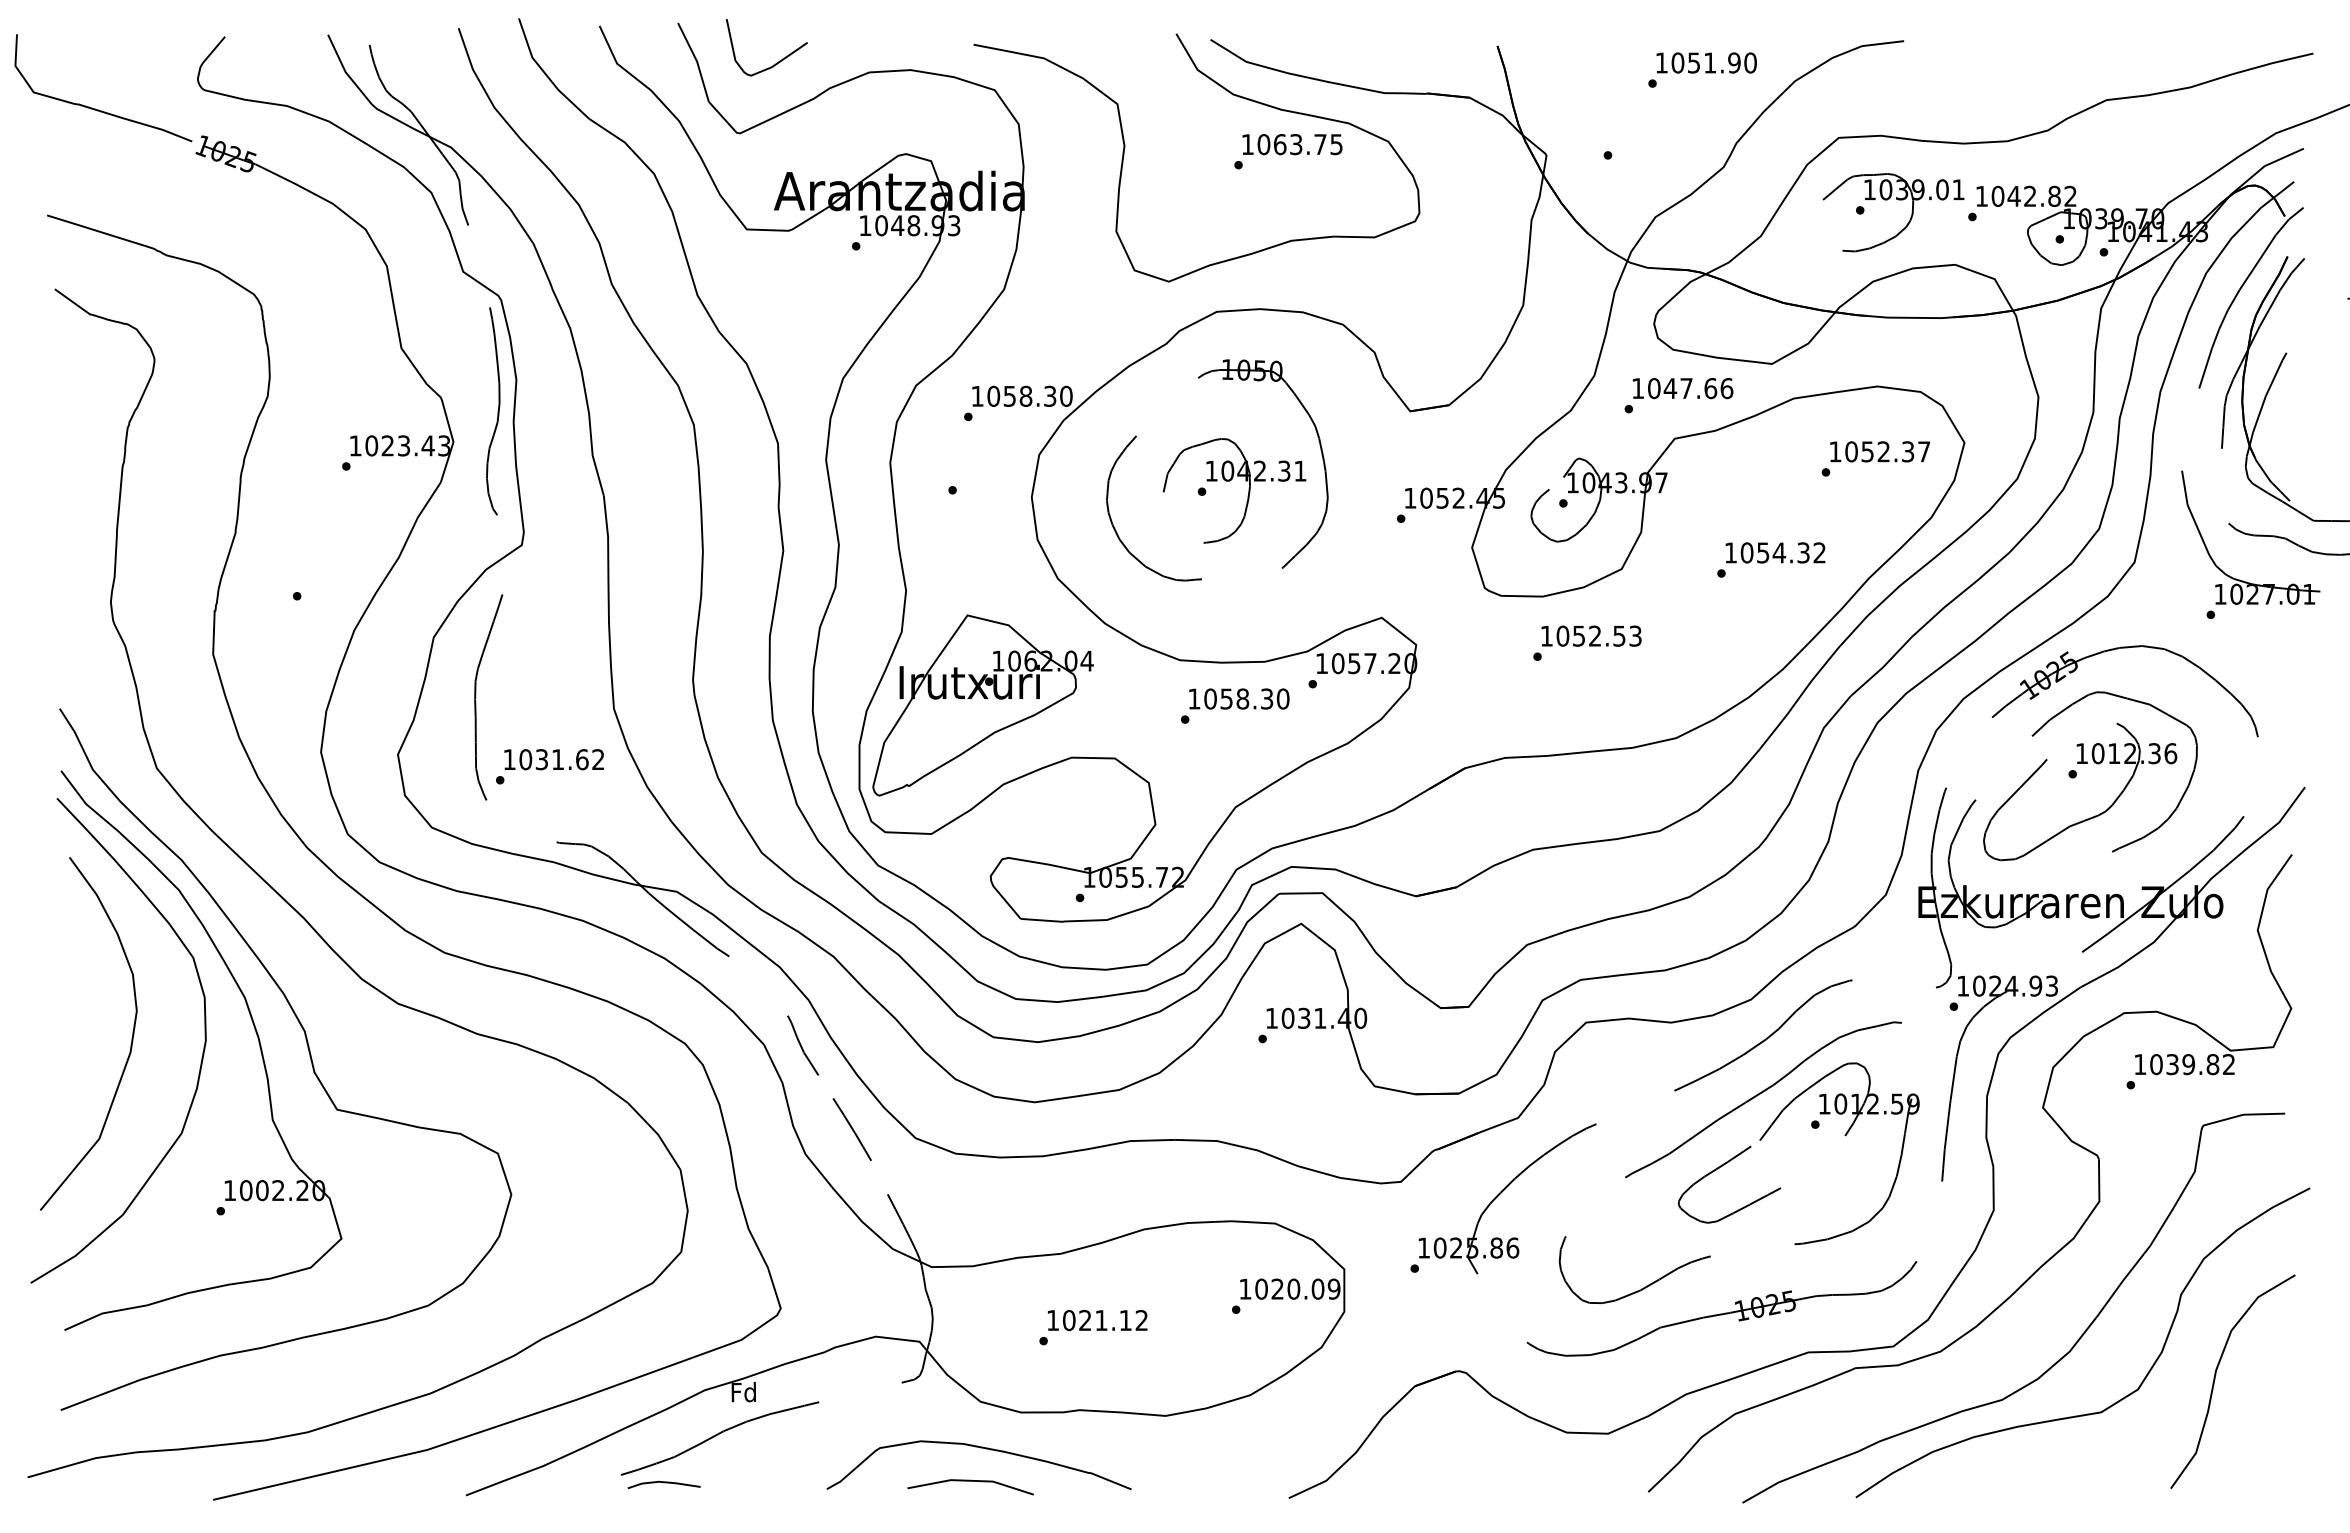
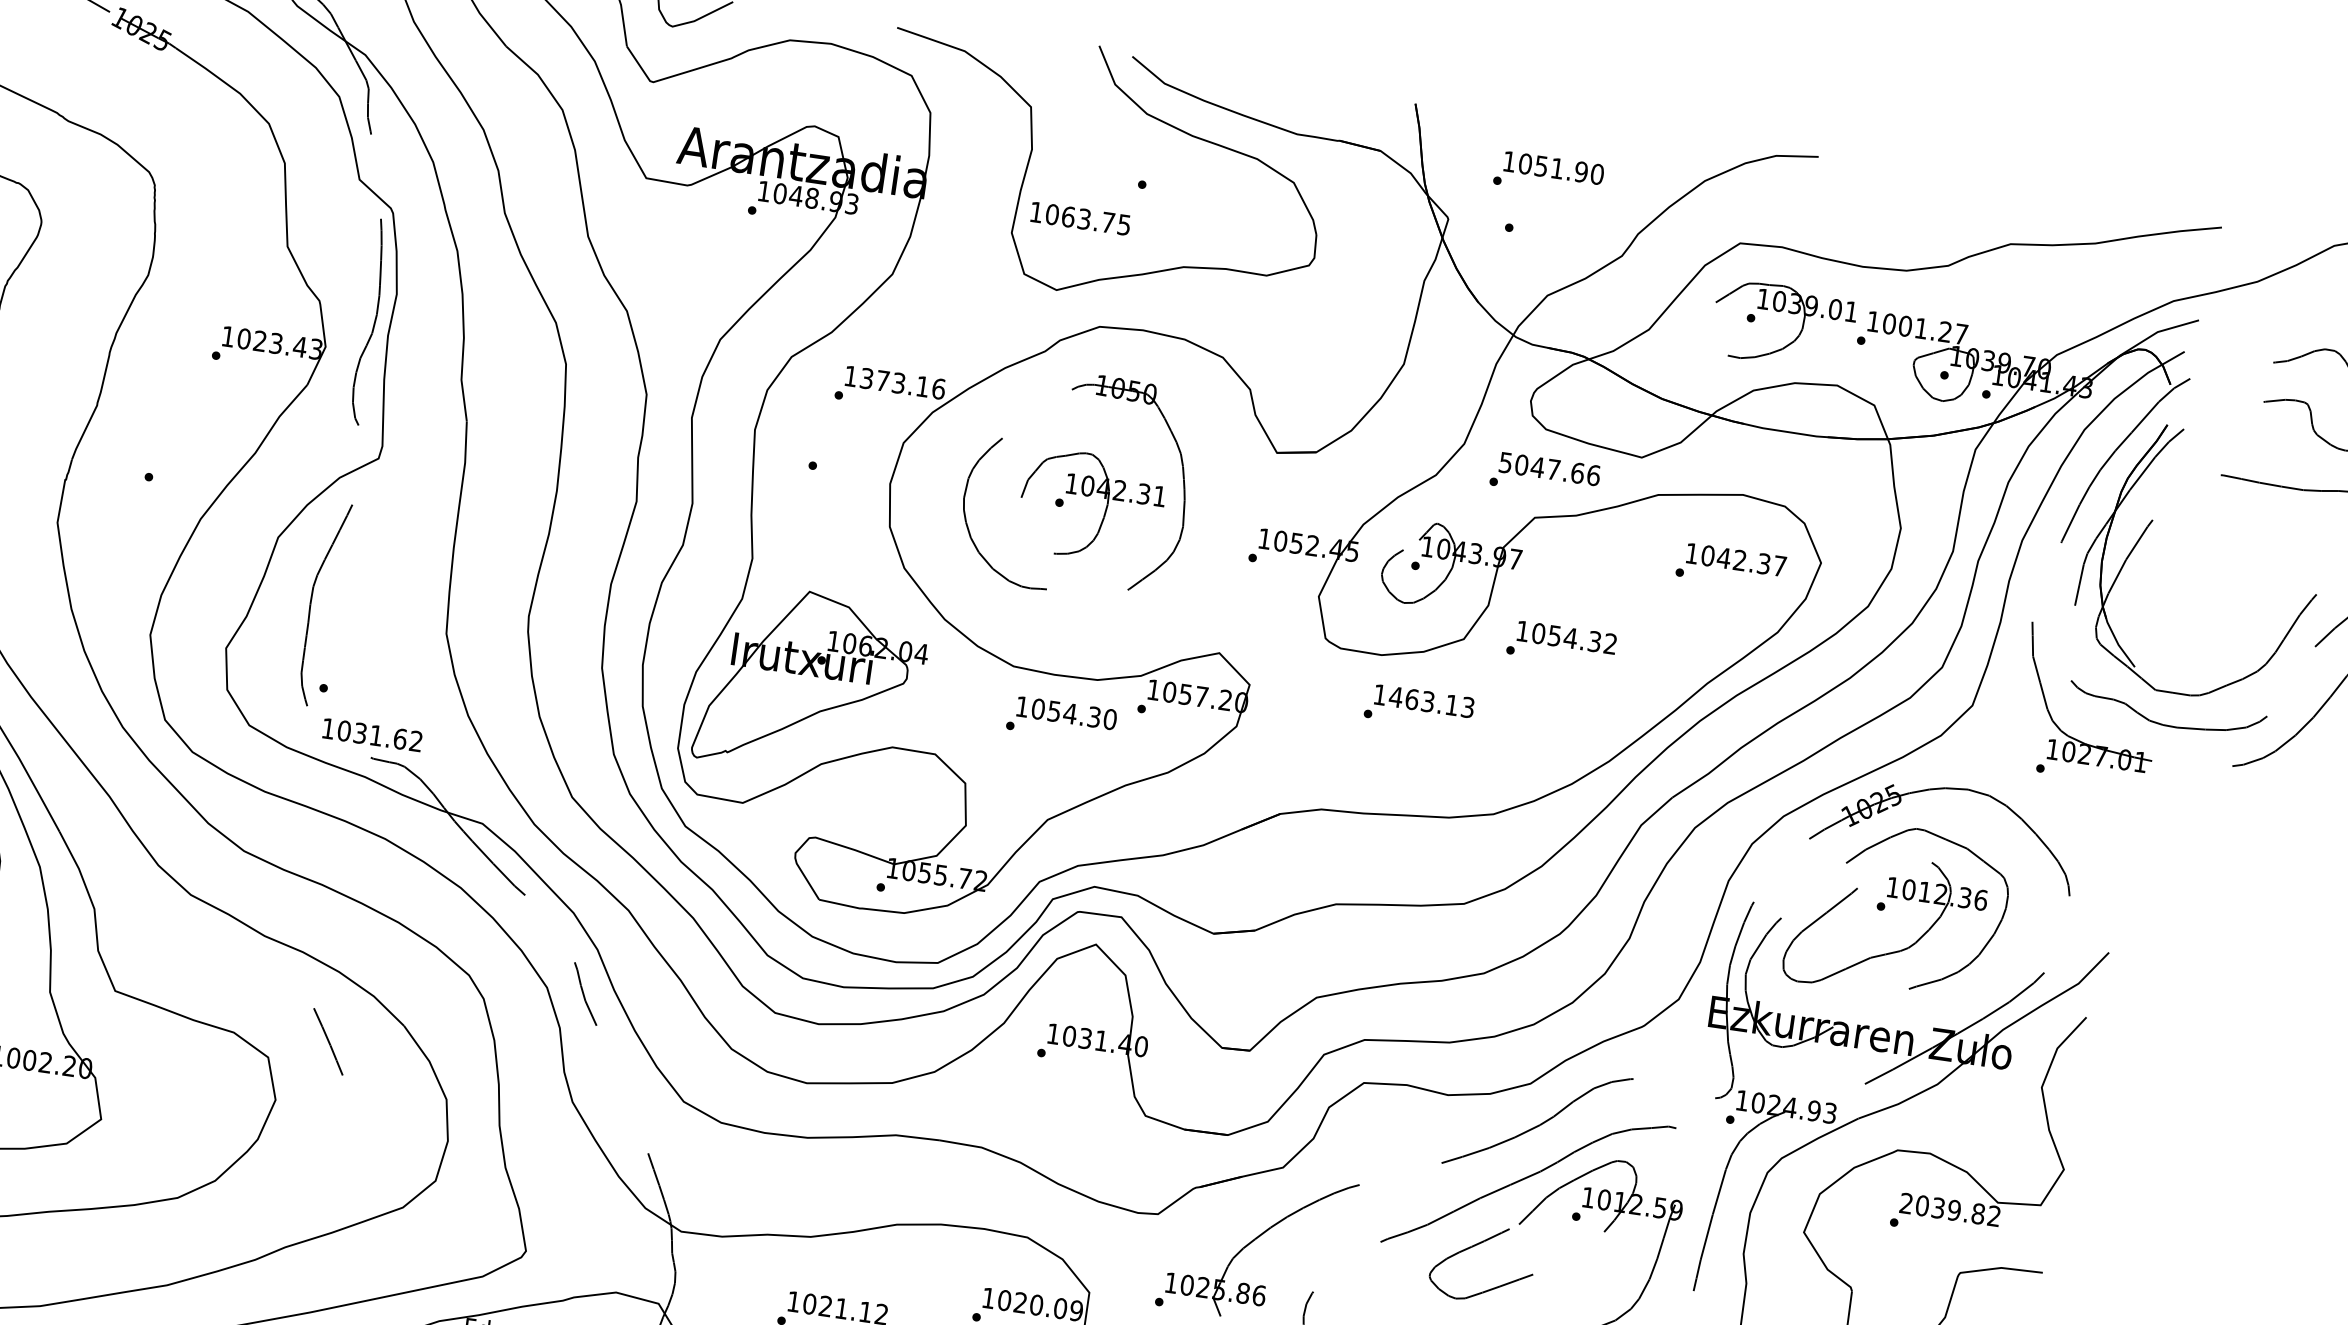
text: (1702, 69) -> (1548, 173), moved
text: (1292, 144) -> (1080, 218), moved
text: (2041, 195) -> (1932, 329), 1042.82 -> 1001.27
text: (1637, 388) -> (1505, 462), 1047.66 -> 5047.66
text: (1029, 395) -> (902, 382), 1058.30 -> 1373.16
text: (1867, 451) -> (1723, 557), 1052.37 -> 1042.37
text: (1771, 559) -> (1561, 643), moved
text: (1590, 635) -> (1423, 700), 1052.53 -> 1463.13
text: (1242, 698) -> (1070, 713), 1058.30 -> 1054.30
text: (553, 759) -> (371, 734), moved
text: (2140, 1064) -> (1906, 1203), 1039.82 -> 2039.82
line: (851, 1129) -> (327, 1041), moved

